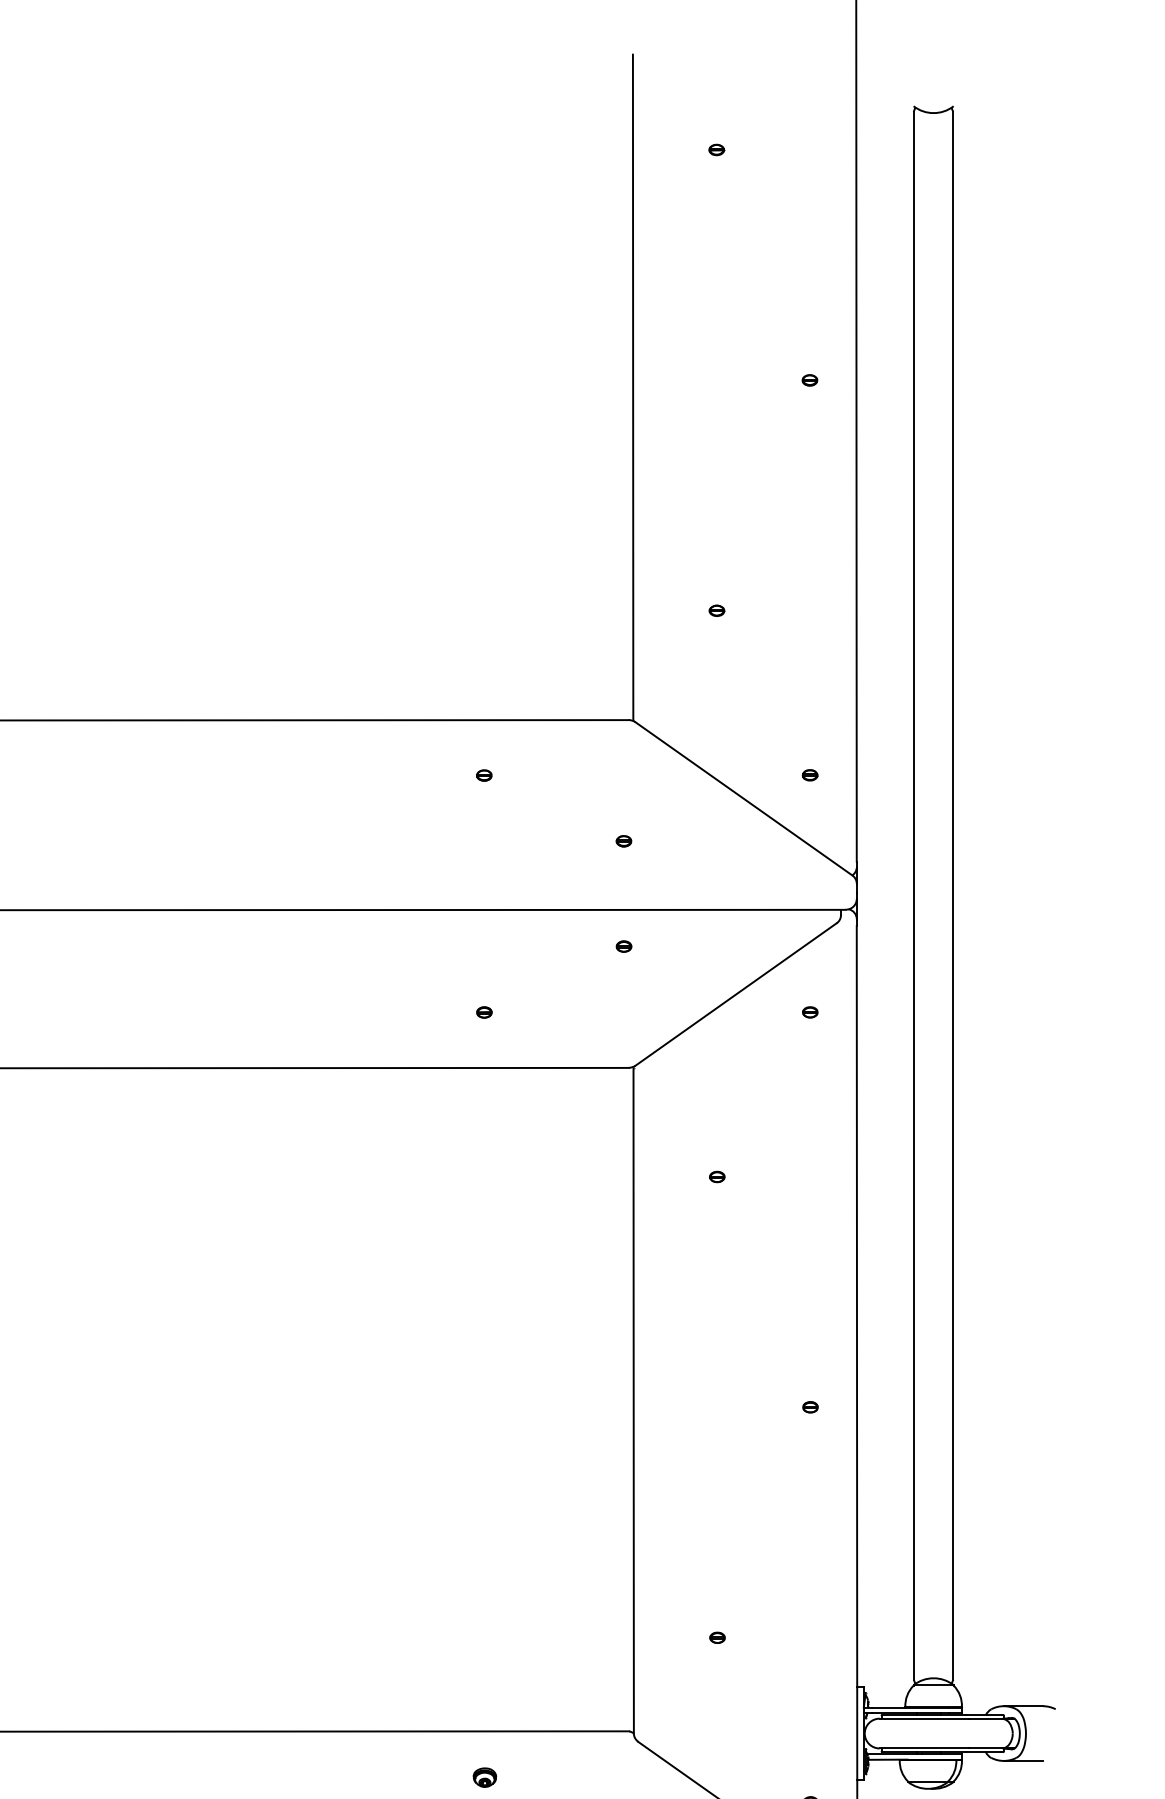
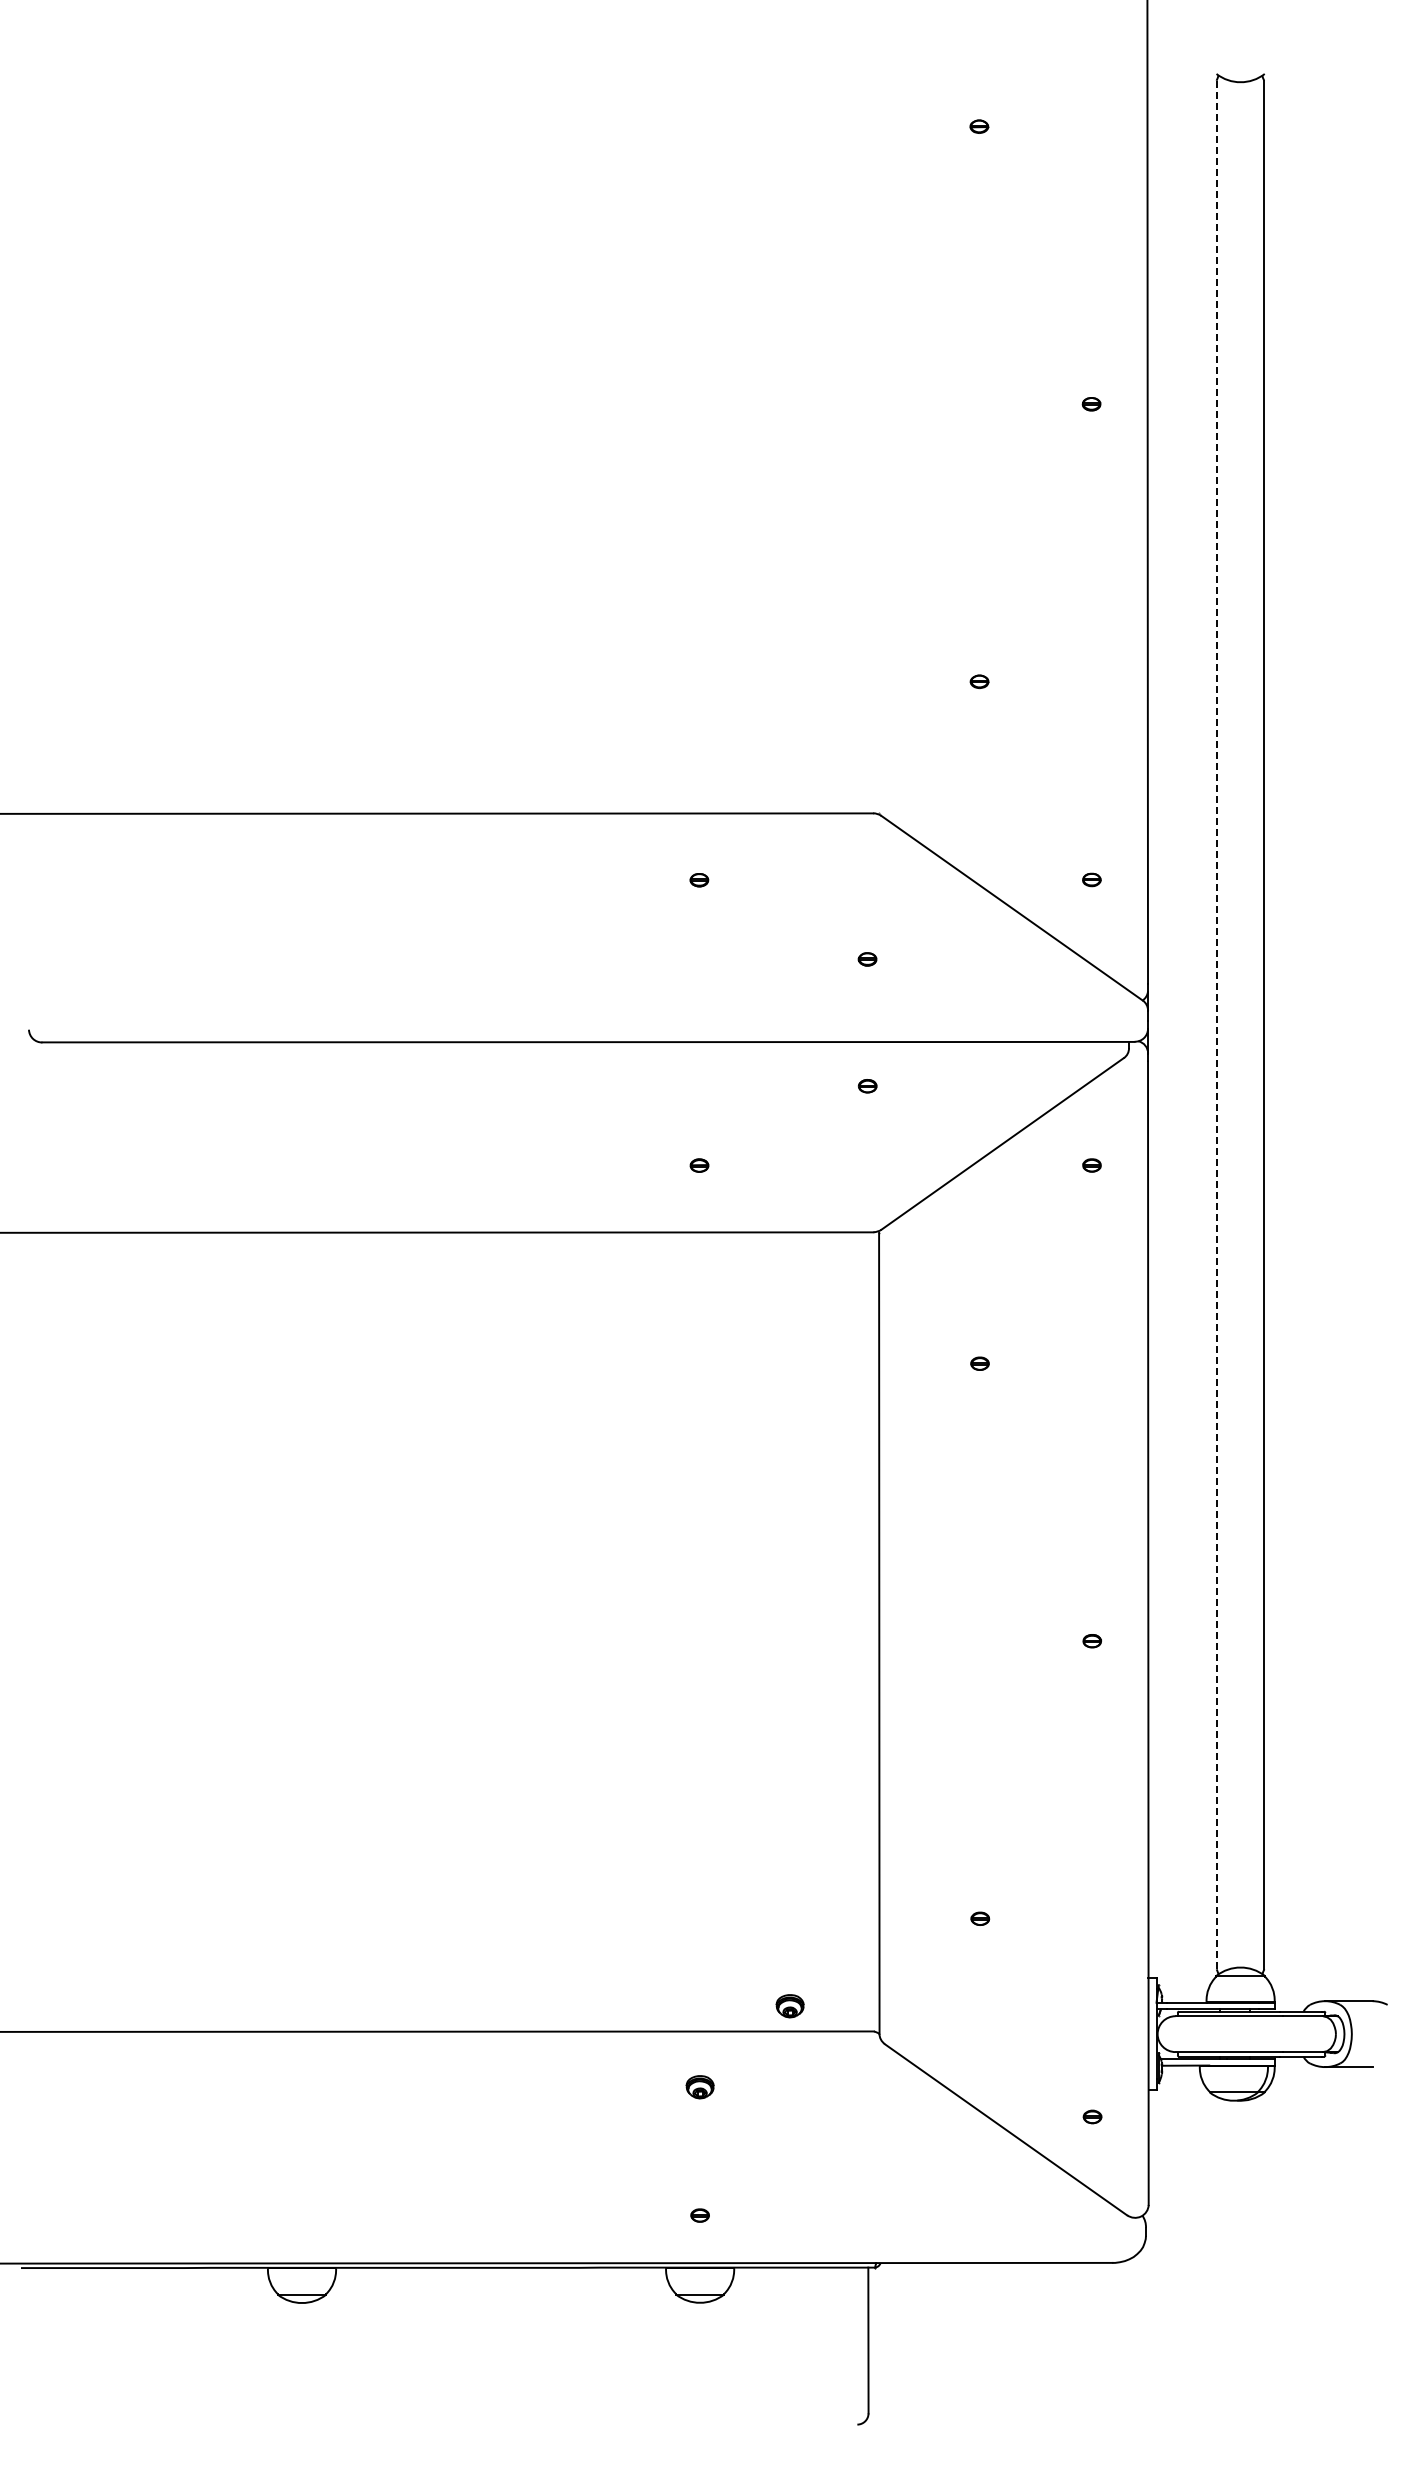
line: (633, 386) -> (878, 411), removed
line: (913, 896) -> (1216, 1025), solid -> dashed
part: (559, 1710) -> (789, 2006), added

